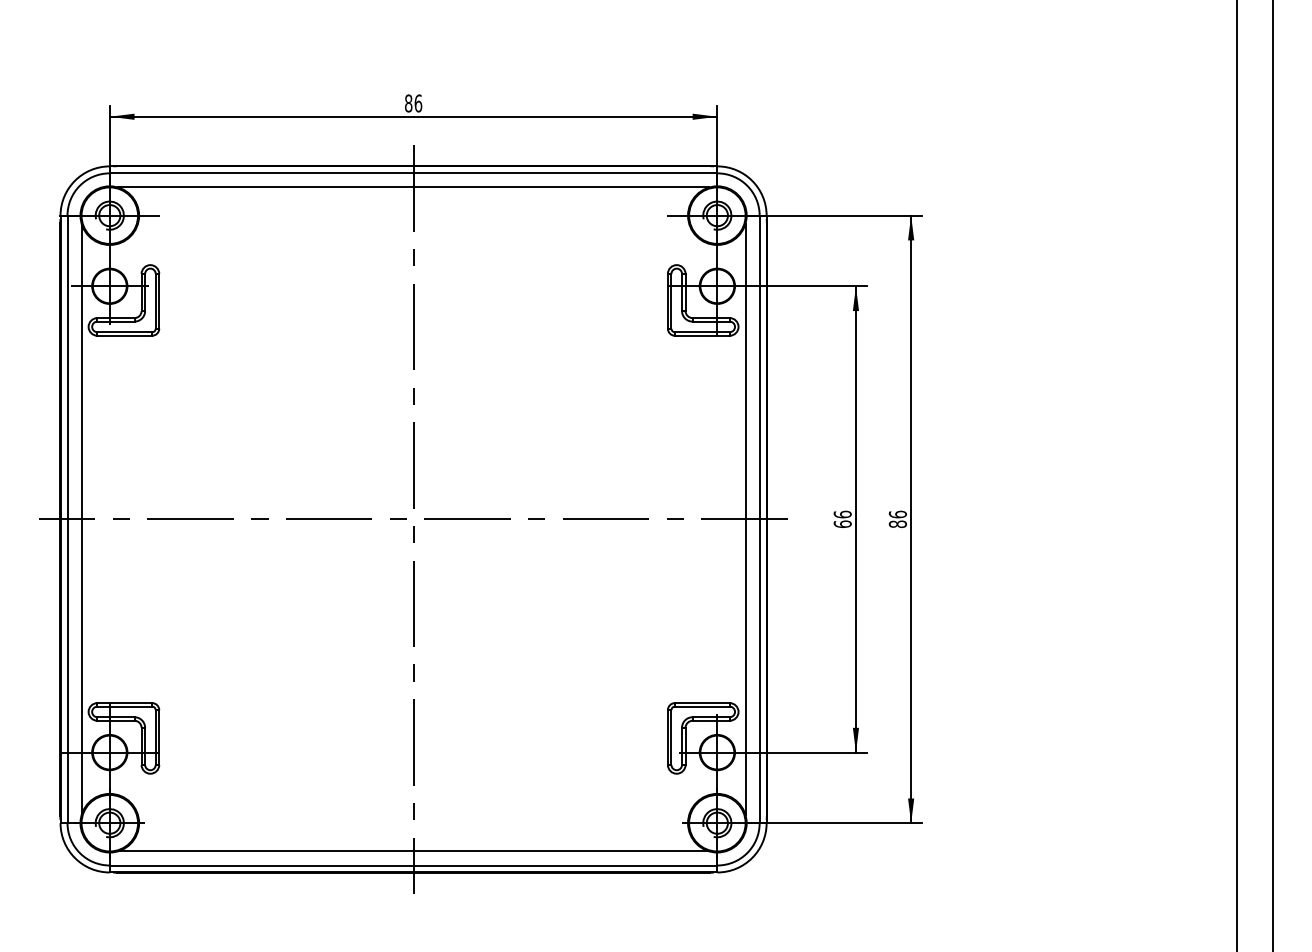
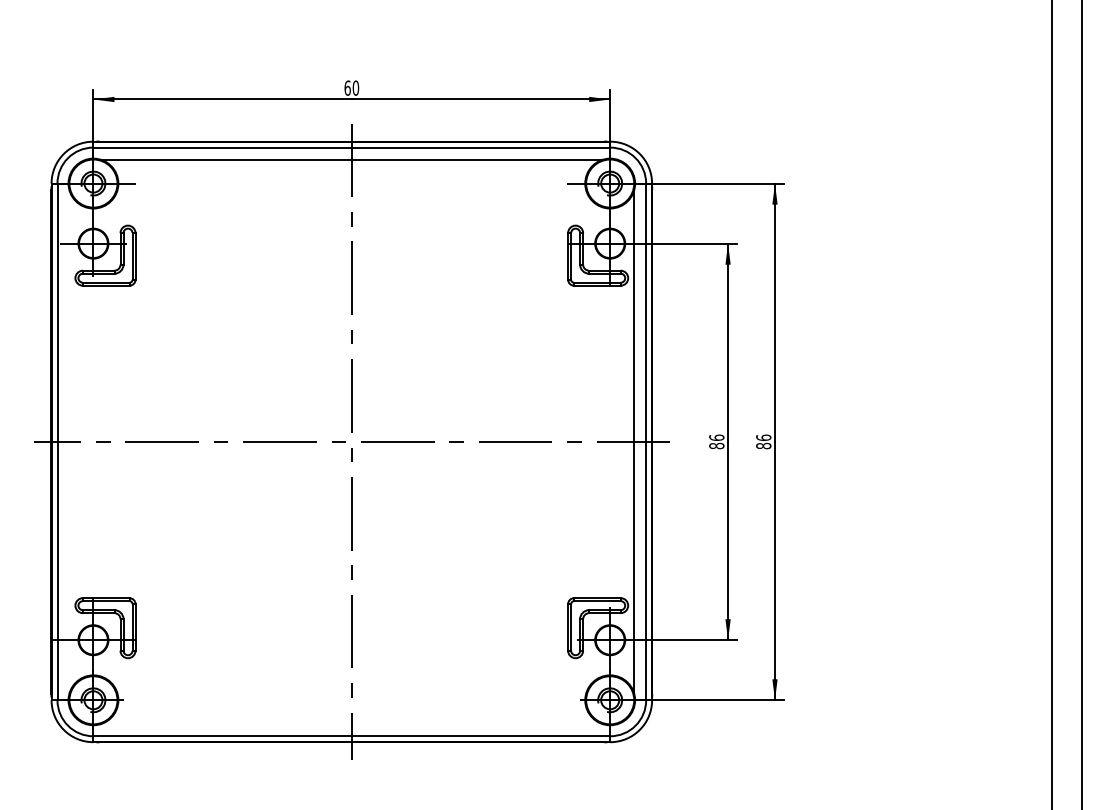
text: (413, 103) -> (351, 88), 86 -> 60
line: (81, 519) -> (69, 441), removed
text: (842, 524) -> (716, 446), 66 -> 86
line: (413, 851) -> (351, 724), removed

